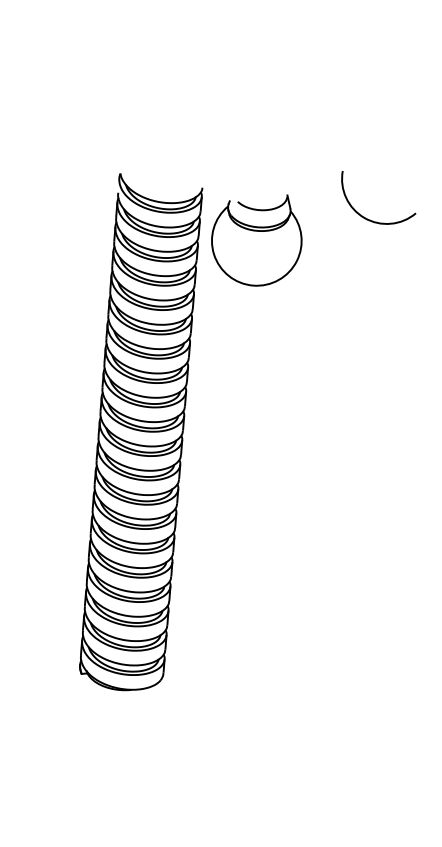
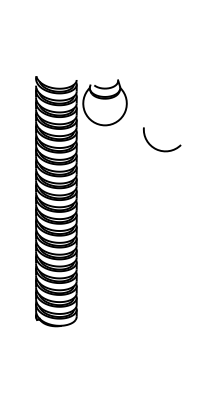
arc: (373, 219) -> (160, 149), moved

